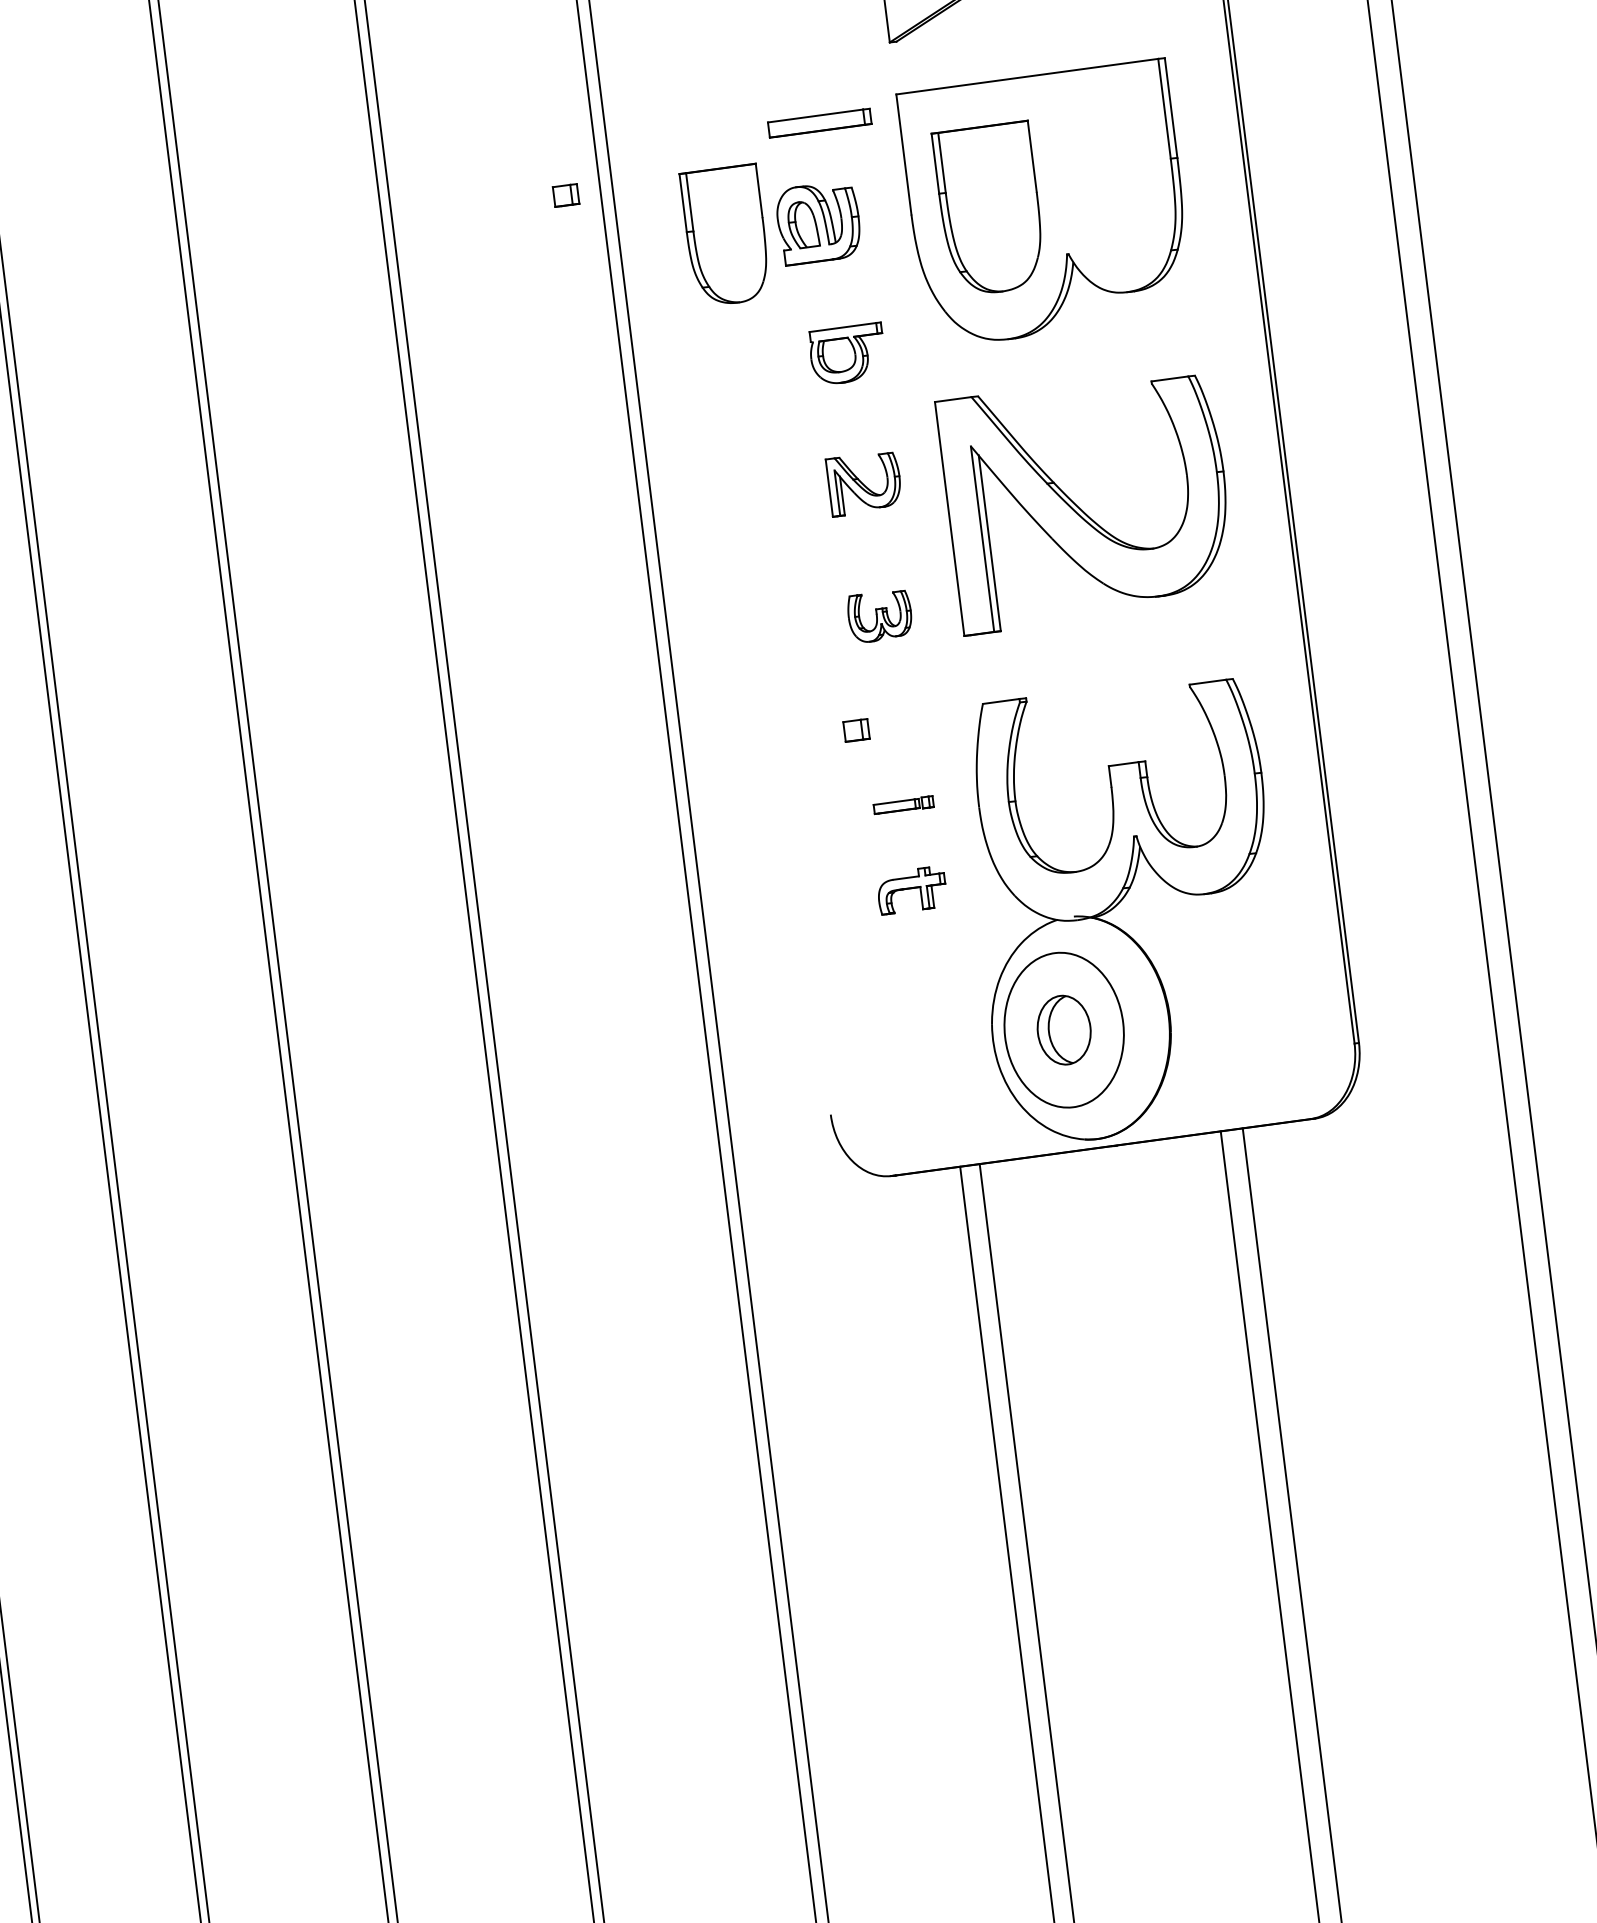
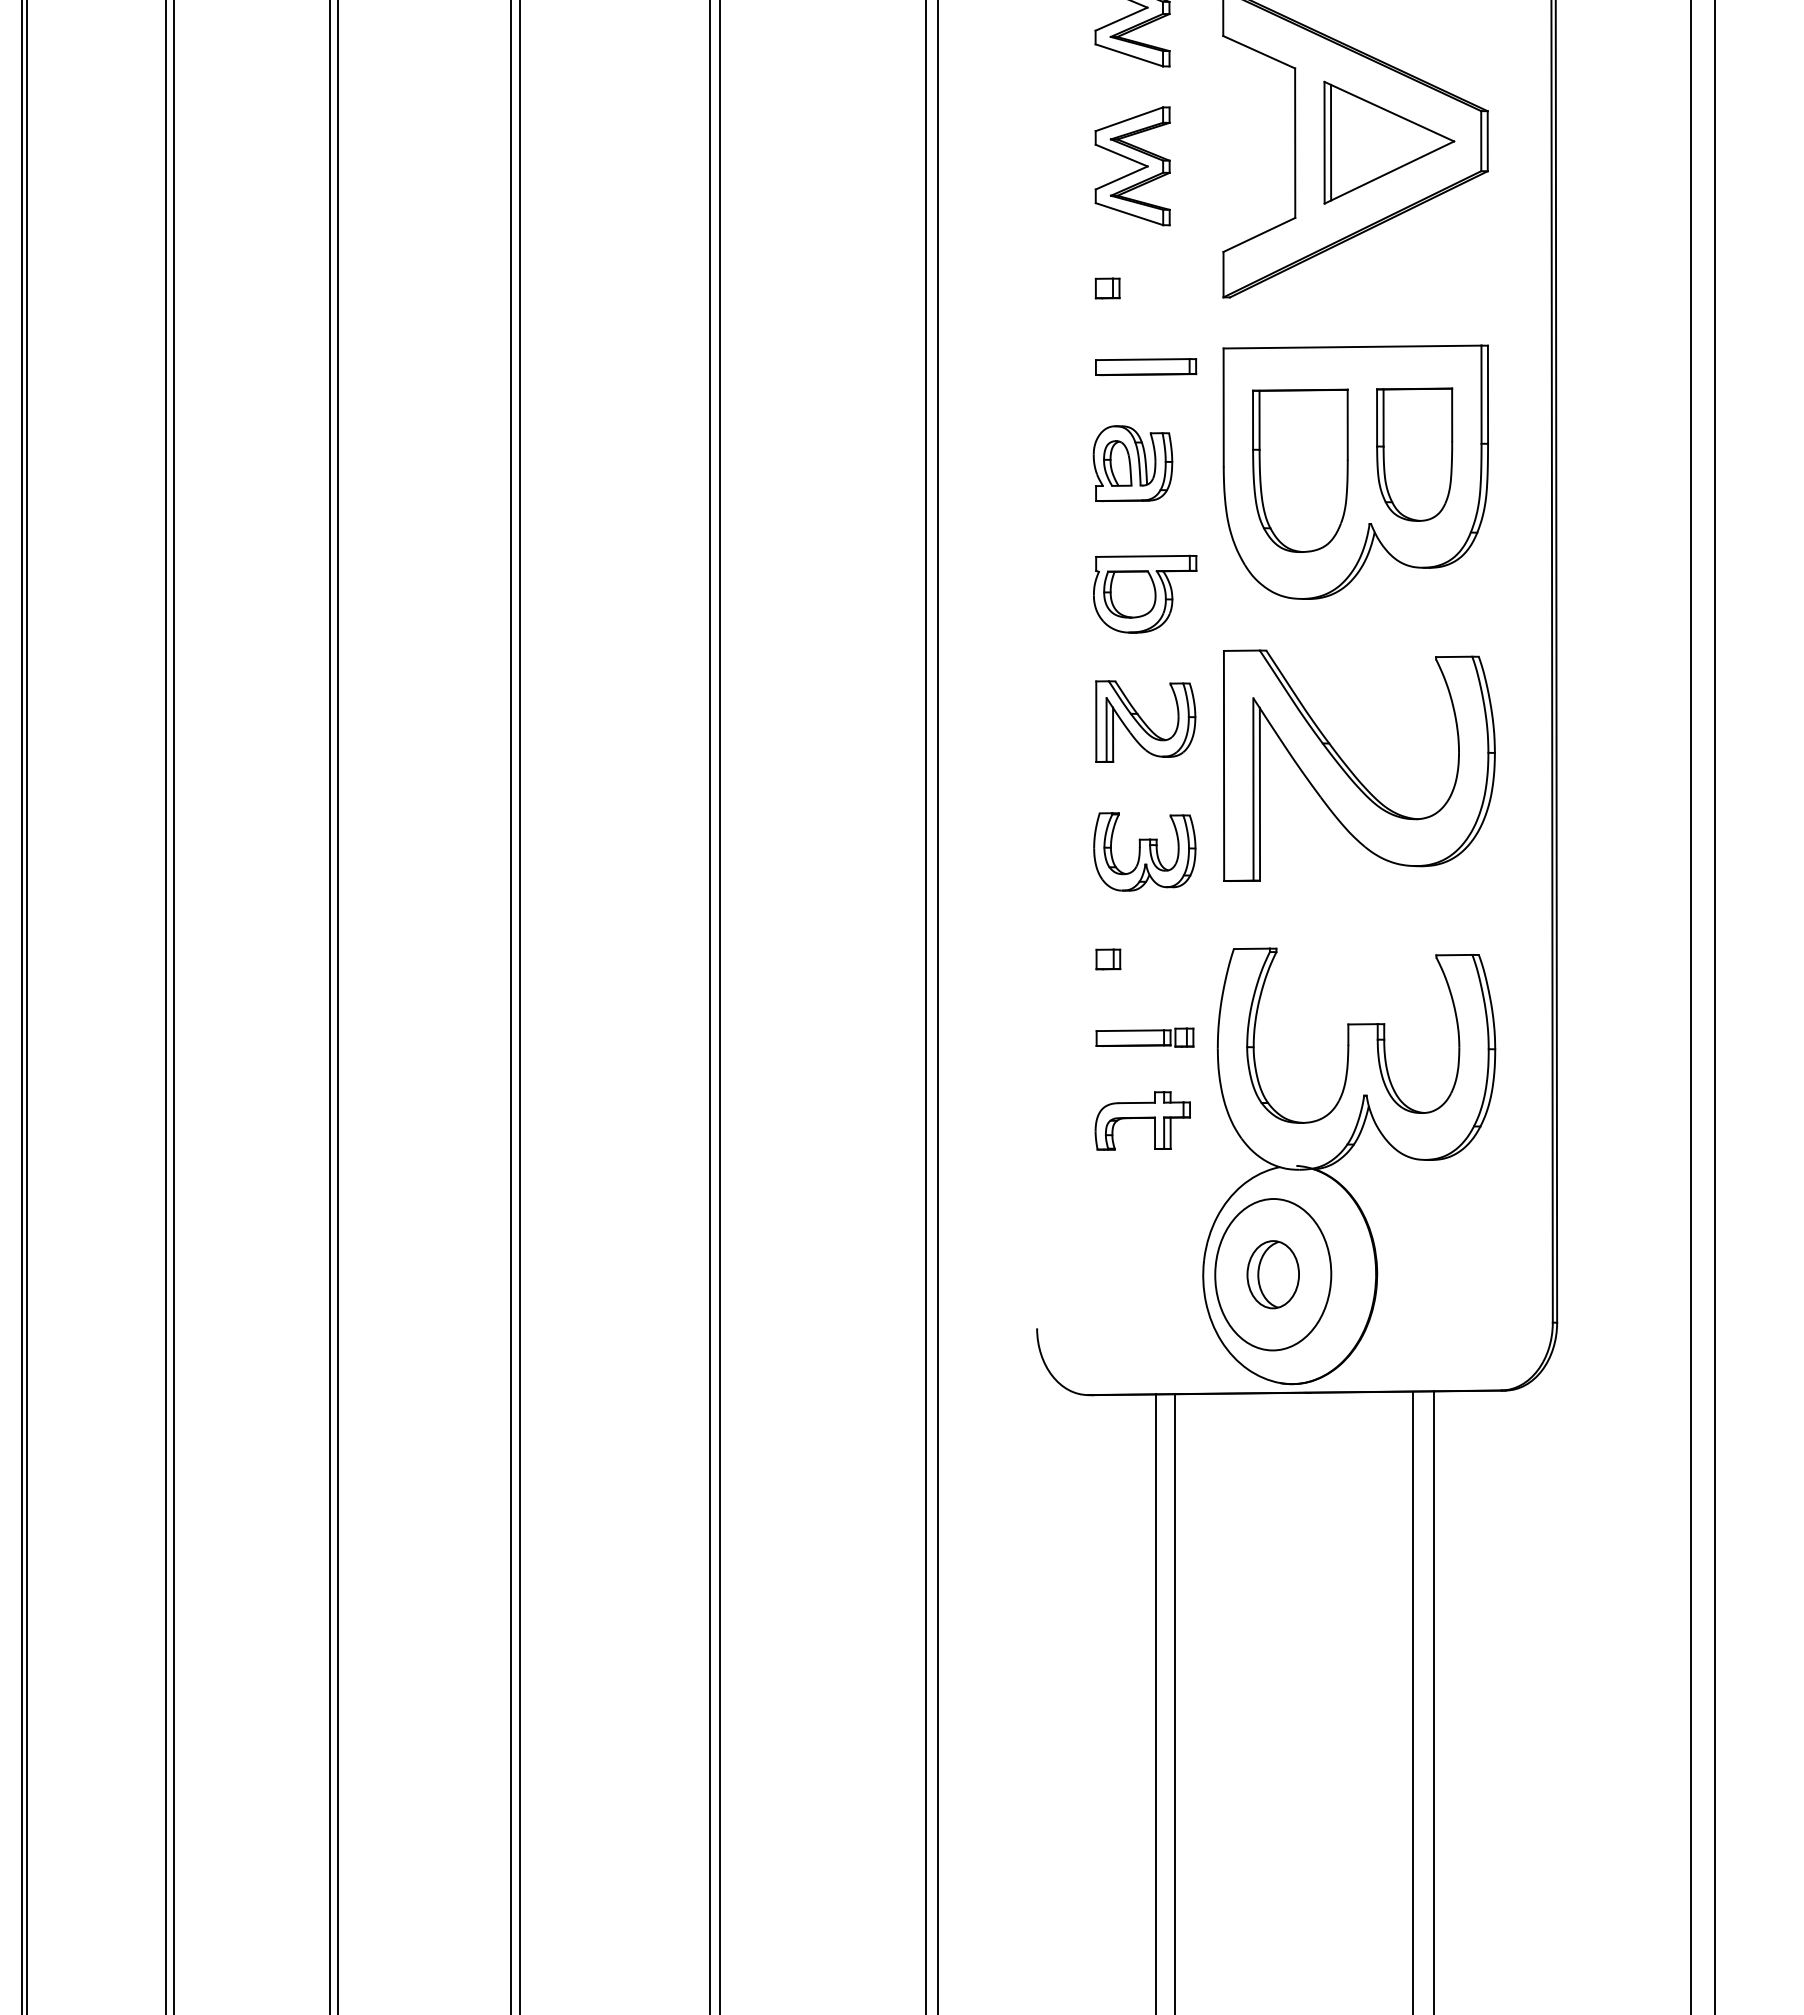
part: (565, 195) -> (1107, 288), moved
part: (725, 235) -> (1414, 454), moved
part: (847, 353) -> (1145, 593), size x1.43
part: (864, 483) -> (1145, 721), size x1.43
part: (879, 616) -> (1144, 851), size x1.67
part: (903, 805) -> (1144, 1037), size x1.67
part: (911, 889) -> (1142, 1120), size x1.43

